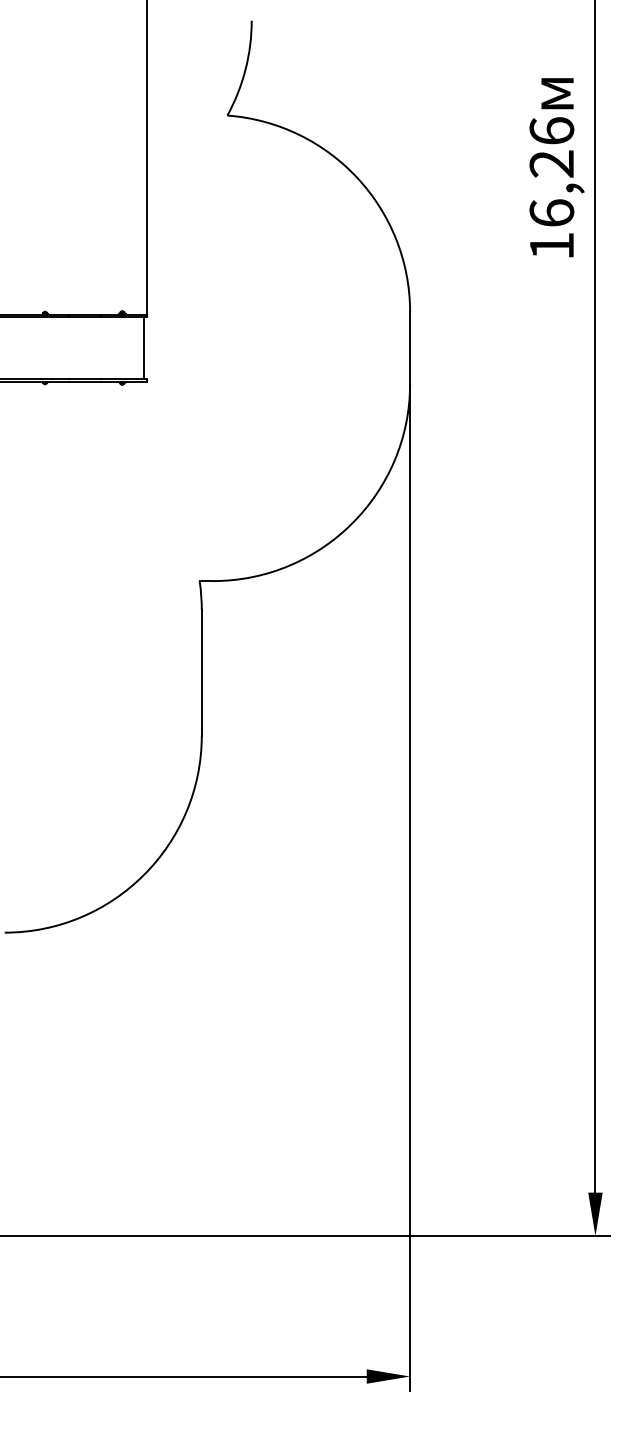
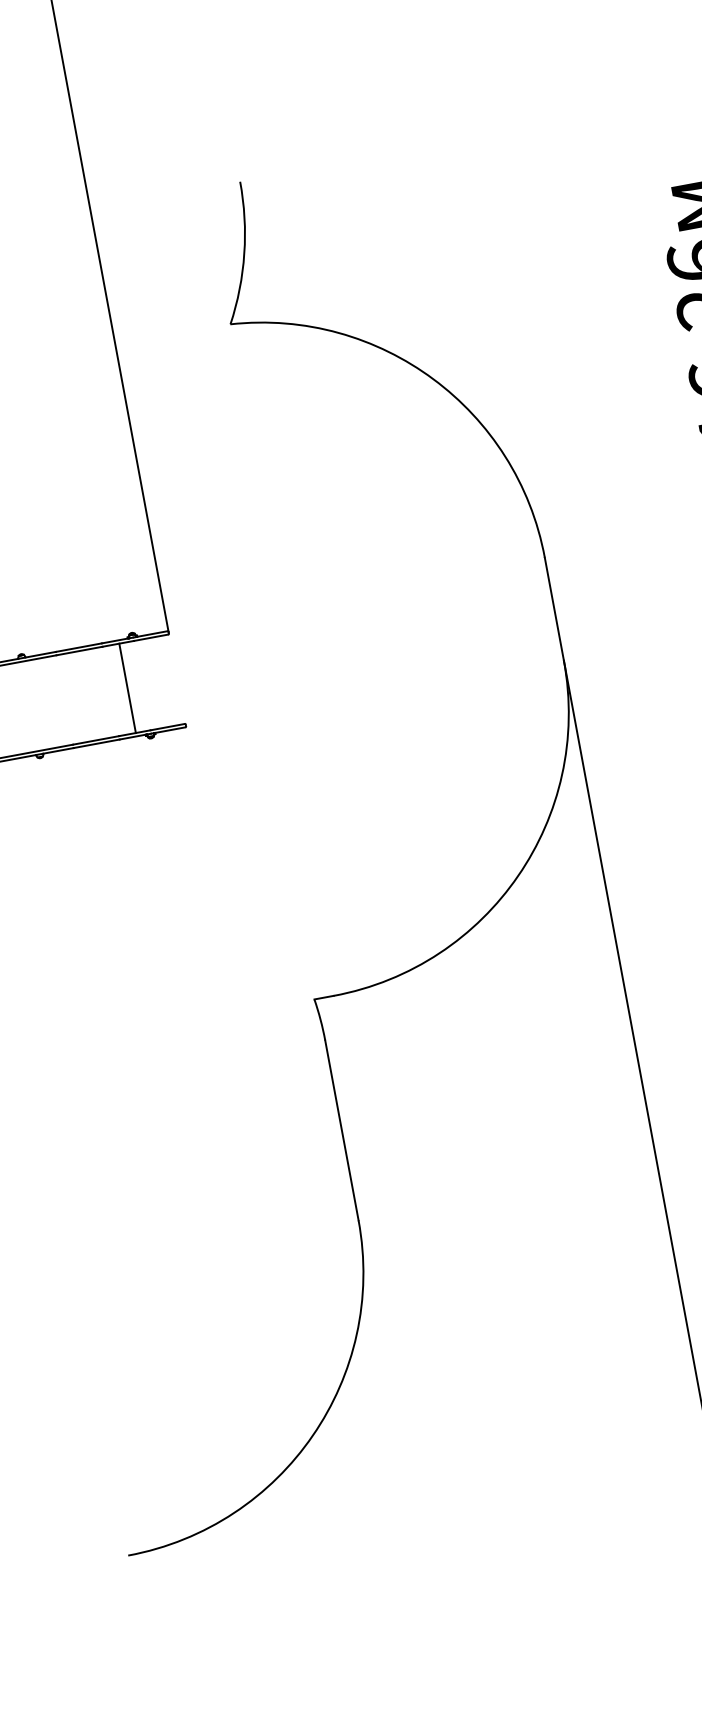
line: (143, 347) -> (127, 687), moved

